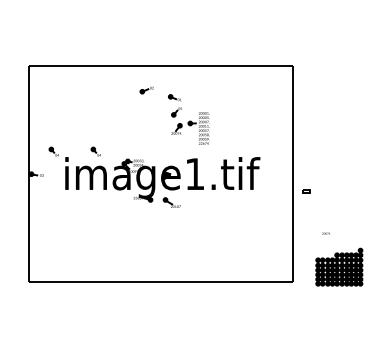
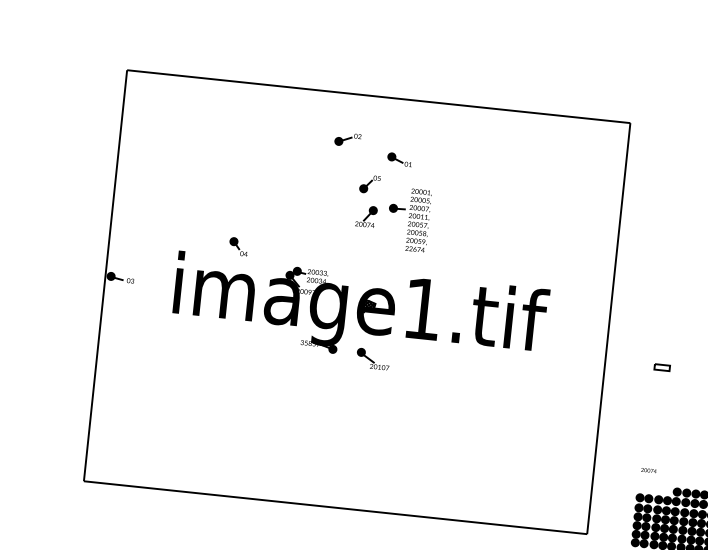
part: (190, 125) -> (393, 212), moved
part: (53, 151) -> (157, 237), removed
part: (306, 191) -> (662, 367), moved
text: (325, 233) -> (647, 470), moved

